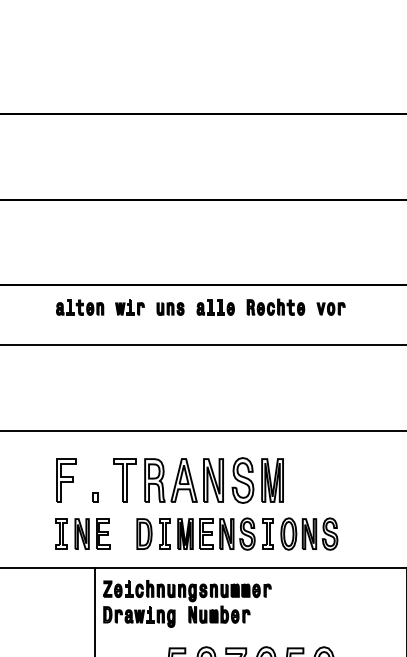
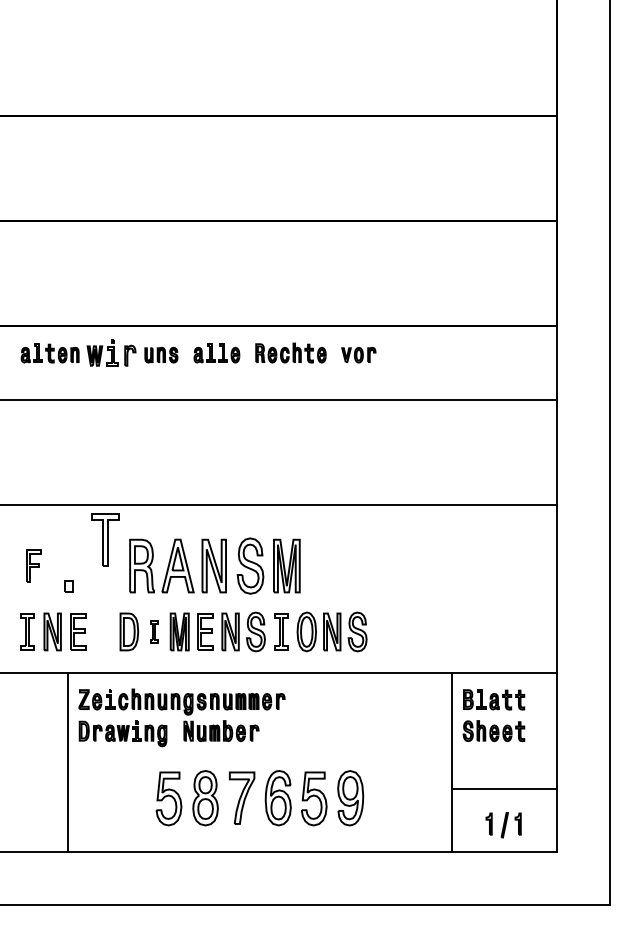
part: (129, 306) -> (111, 352), size x1.4
part: (66, 480) -> (33, 565), size x0.6
part: (125, 480) -> (105, 539), moved
part: (164, 533) -> (154, 631), size x0.6

